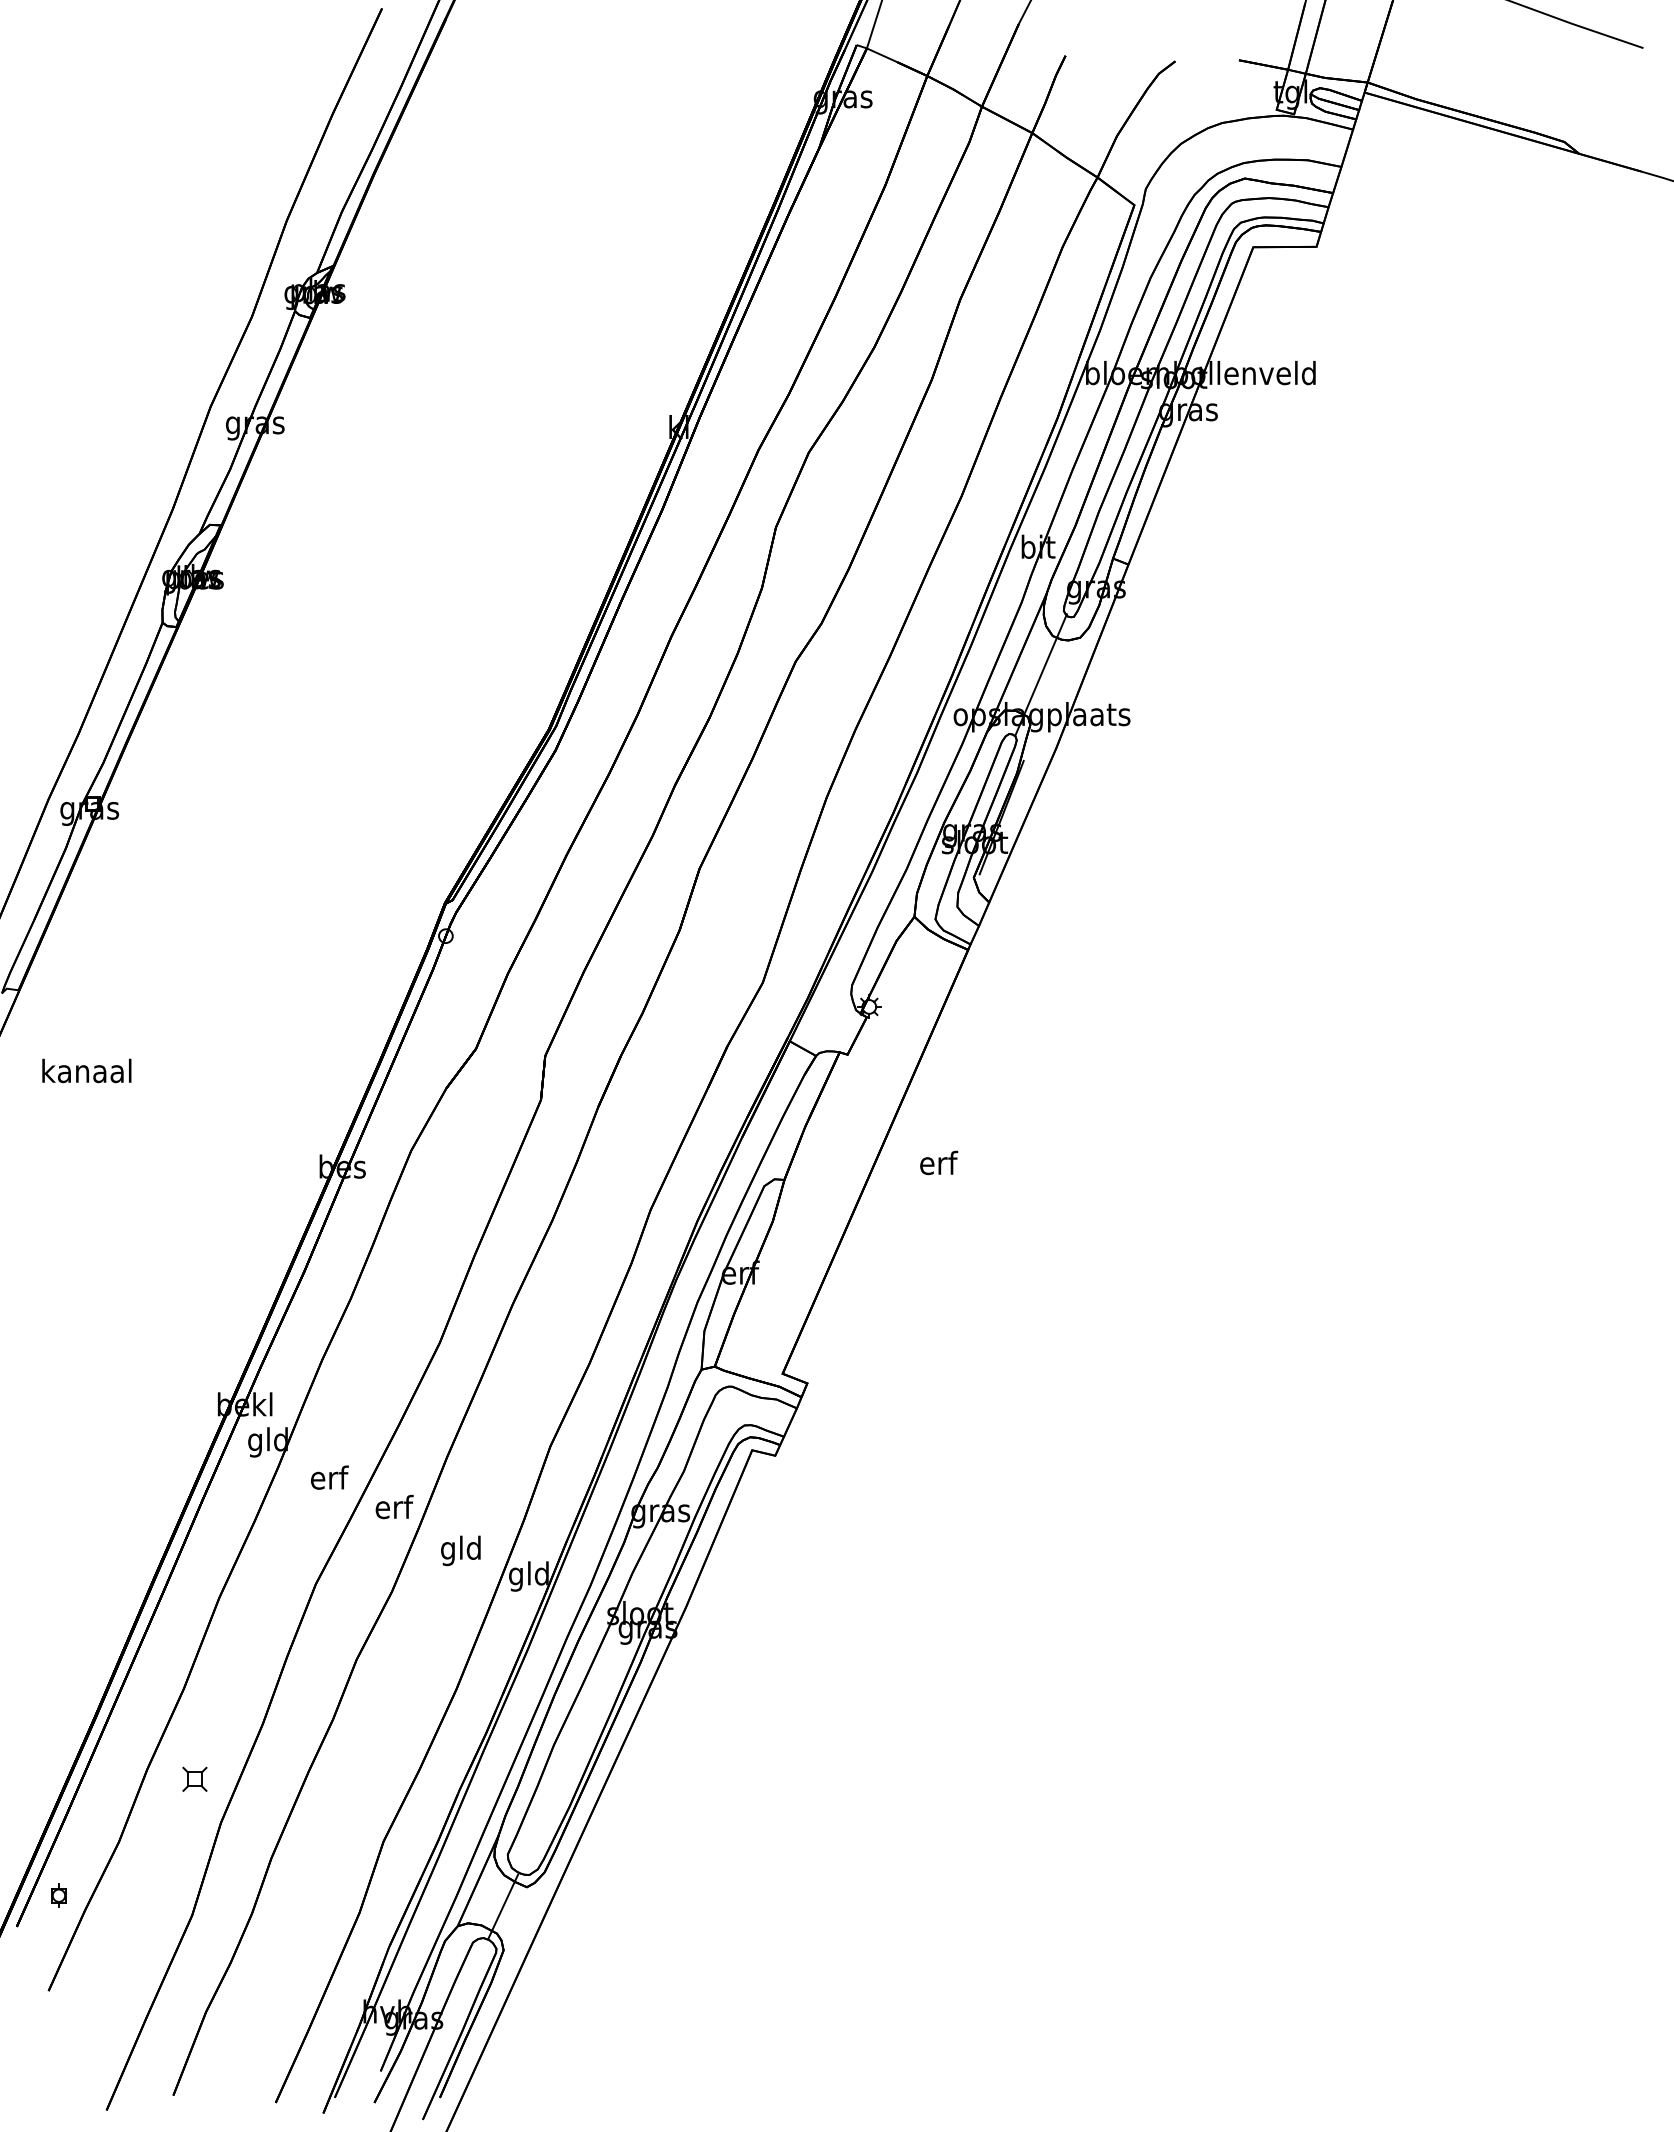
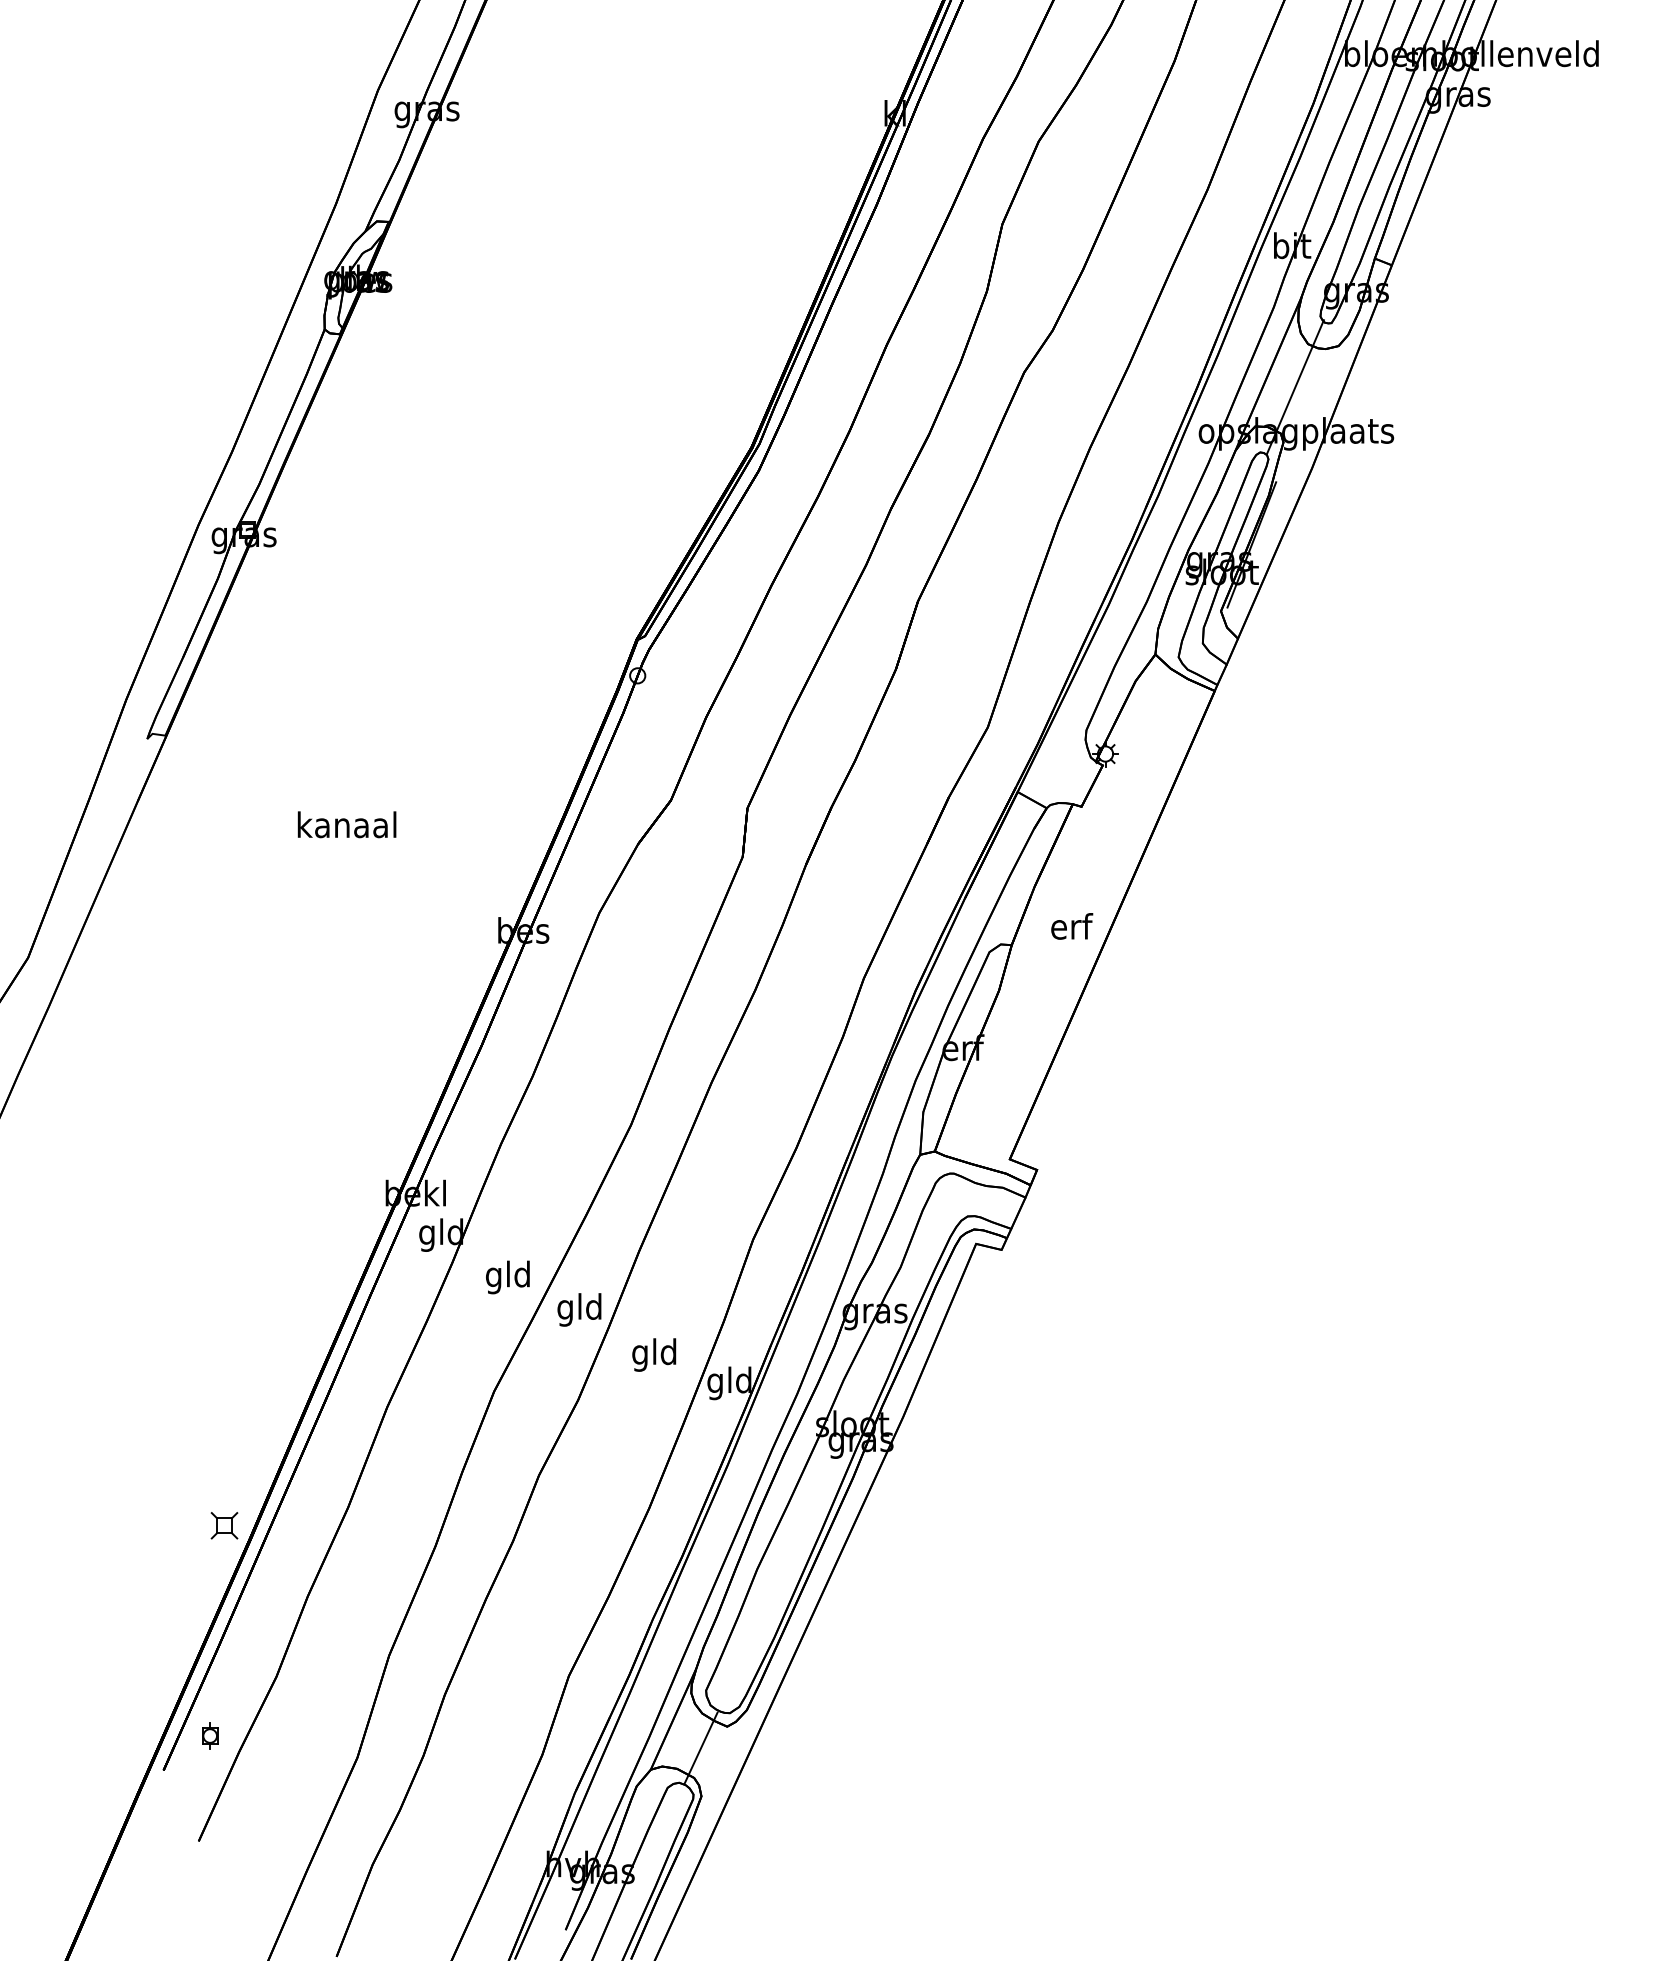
text: (86, 1070) -> (346, 824), moved
text: (939, 1162) -> (1072, 925), moved
text: (328, 1480) -> (507, 1277), erf -> gld
text: (393, 1509) -> (579, 1309), erf -> gld
part: (194, 1778) -> (224, 1524), moved

